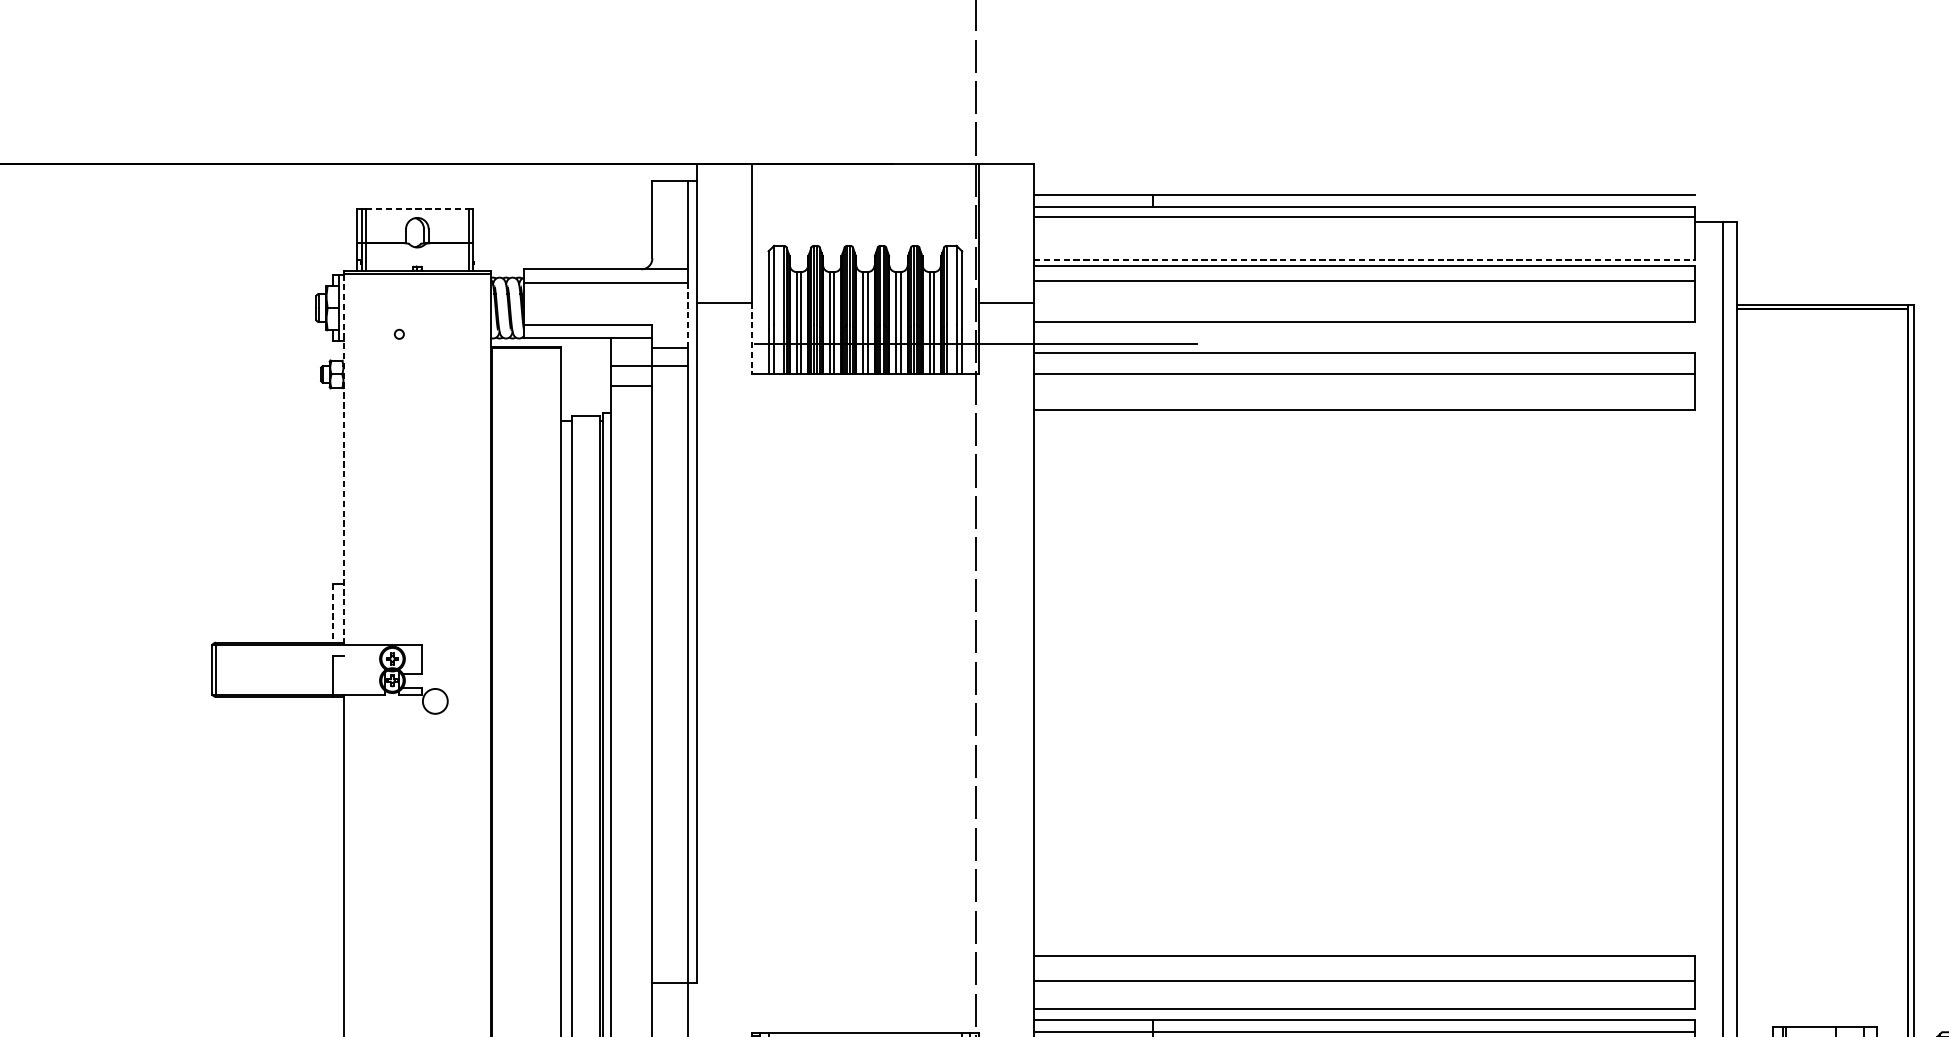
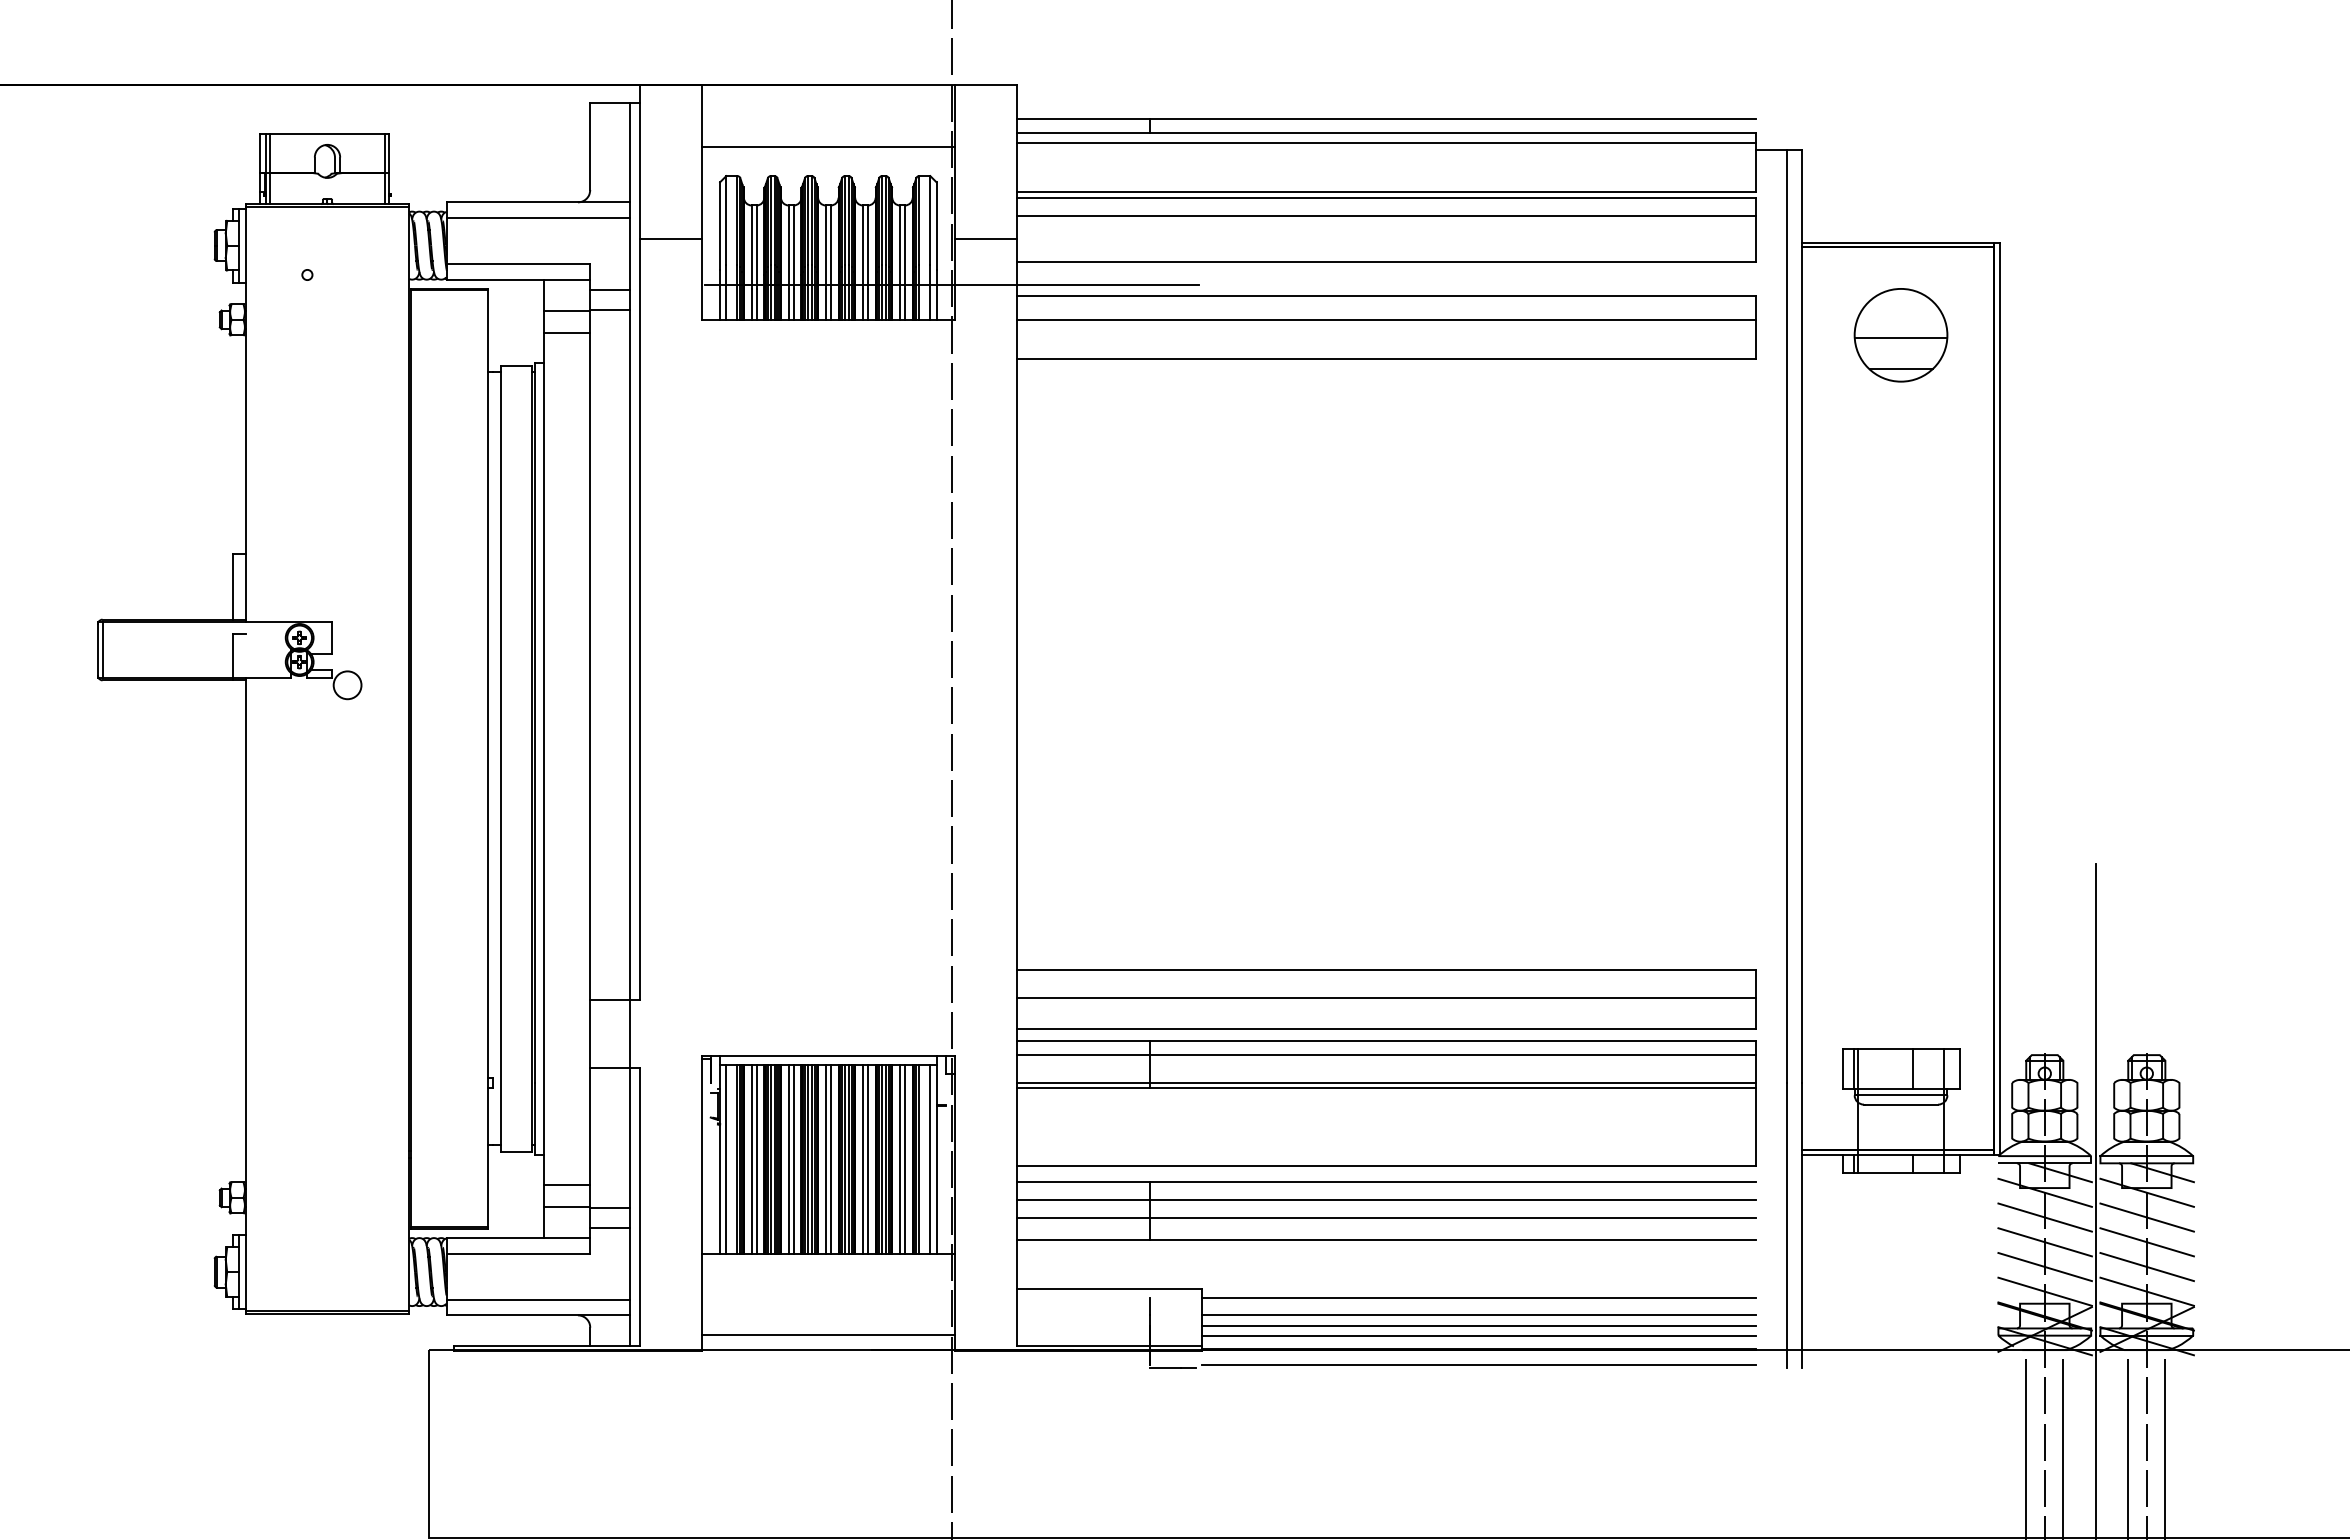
line: (418, 208) -> (328, 134), dashed -> solid
line: (865, 219) -> (828, 146), added
line: (1364, 259) -> (1386, 191), dashed -> solid
line: (688, 315) -> (630, 253), dashed -> solid
line: (751, 339) -> (701, 280), dashed -> solid
part: (1824, 388) -> (1900, 335), added
line: (344, 458) -> (245, 413), dashed -> solid
line: (333, 613) -> (233, 586), dashed -> solid

